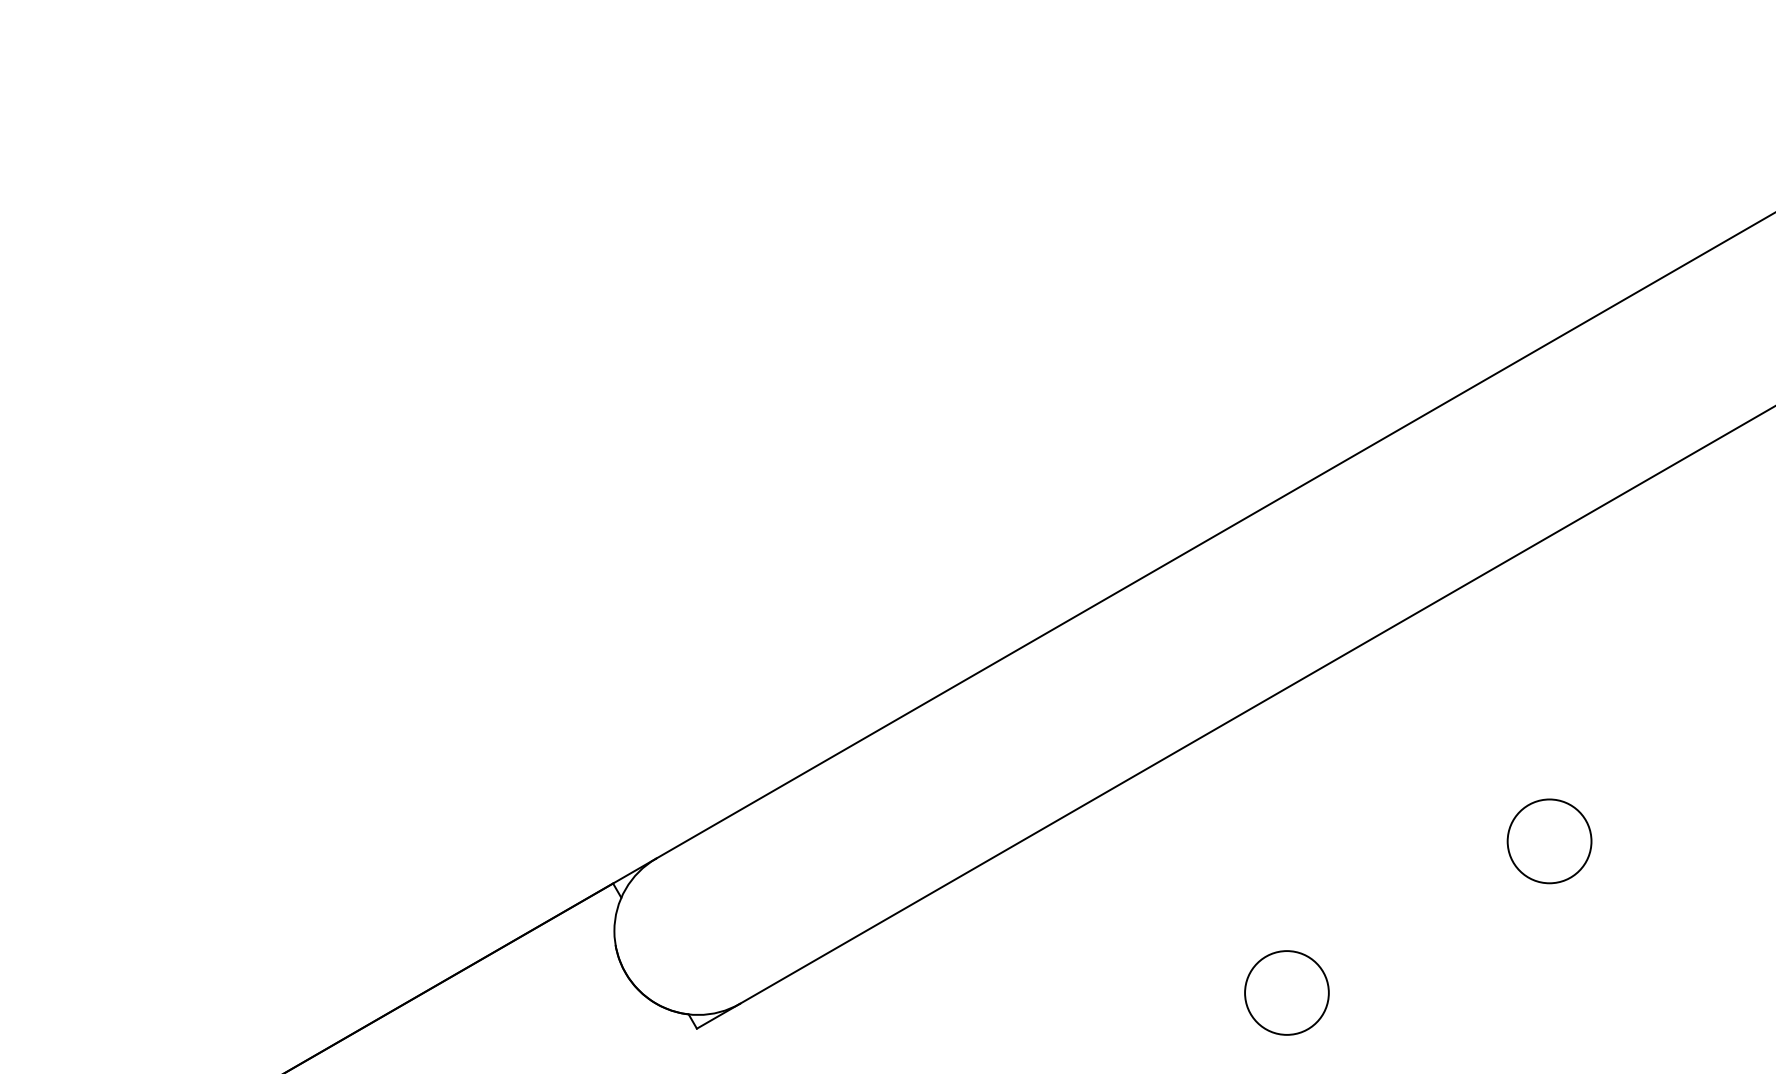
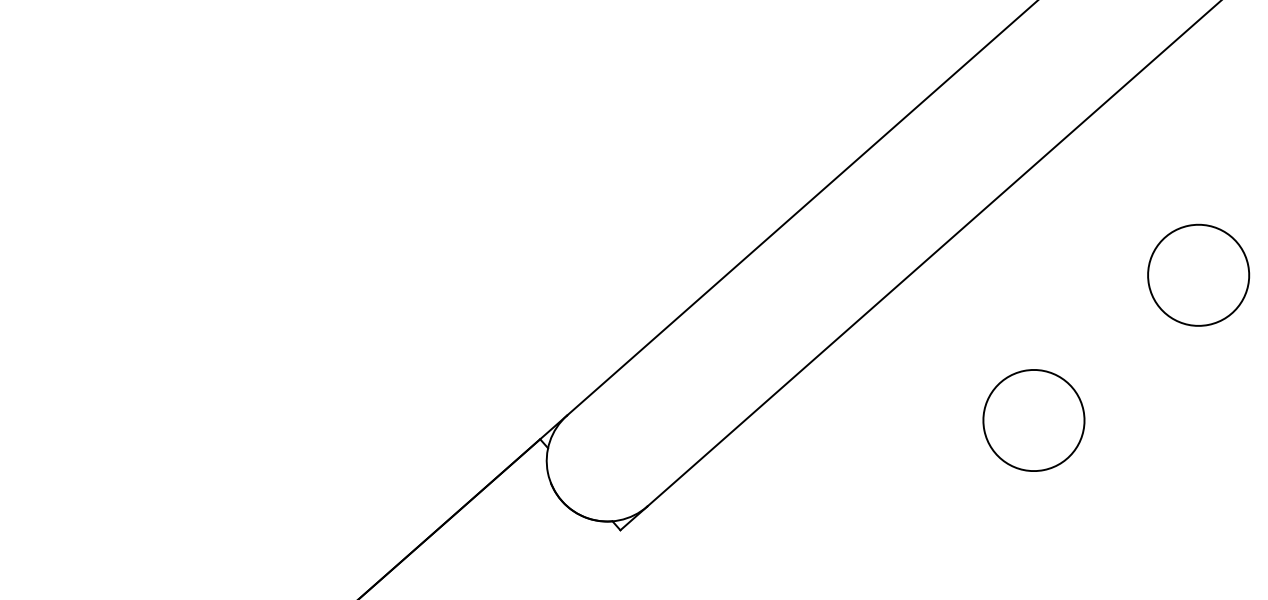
circle: (1549, 841) -> (1198, 275), size x1.67
circle: (1286, 992) -> (1033, 420), size x1.67

